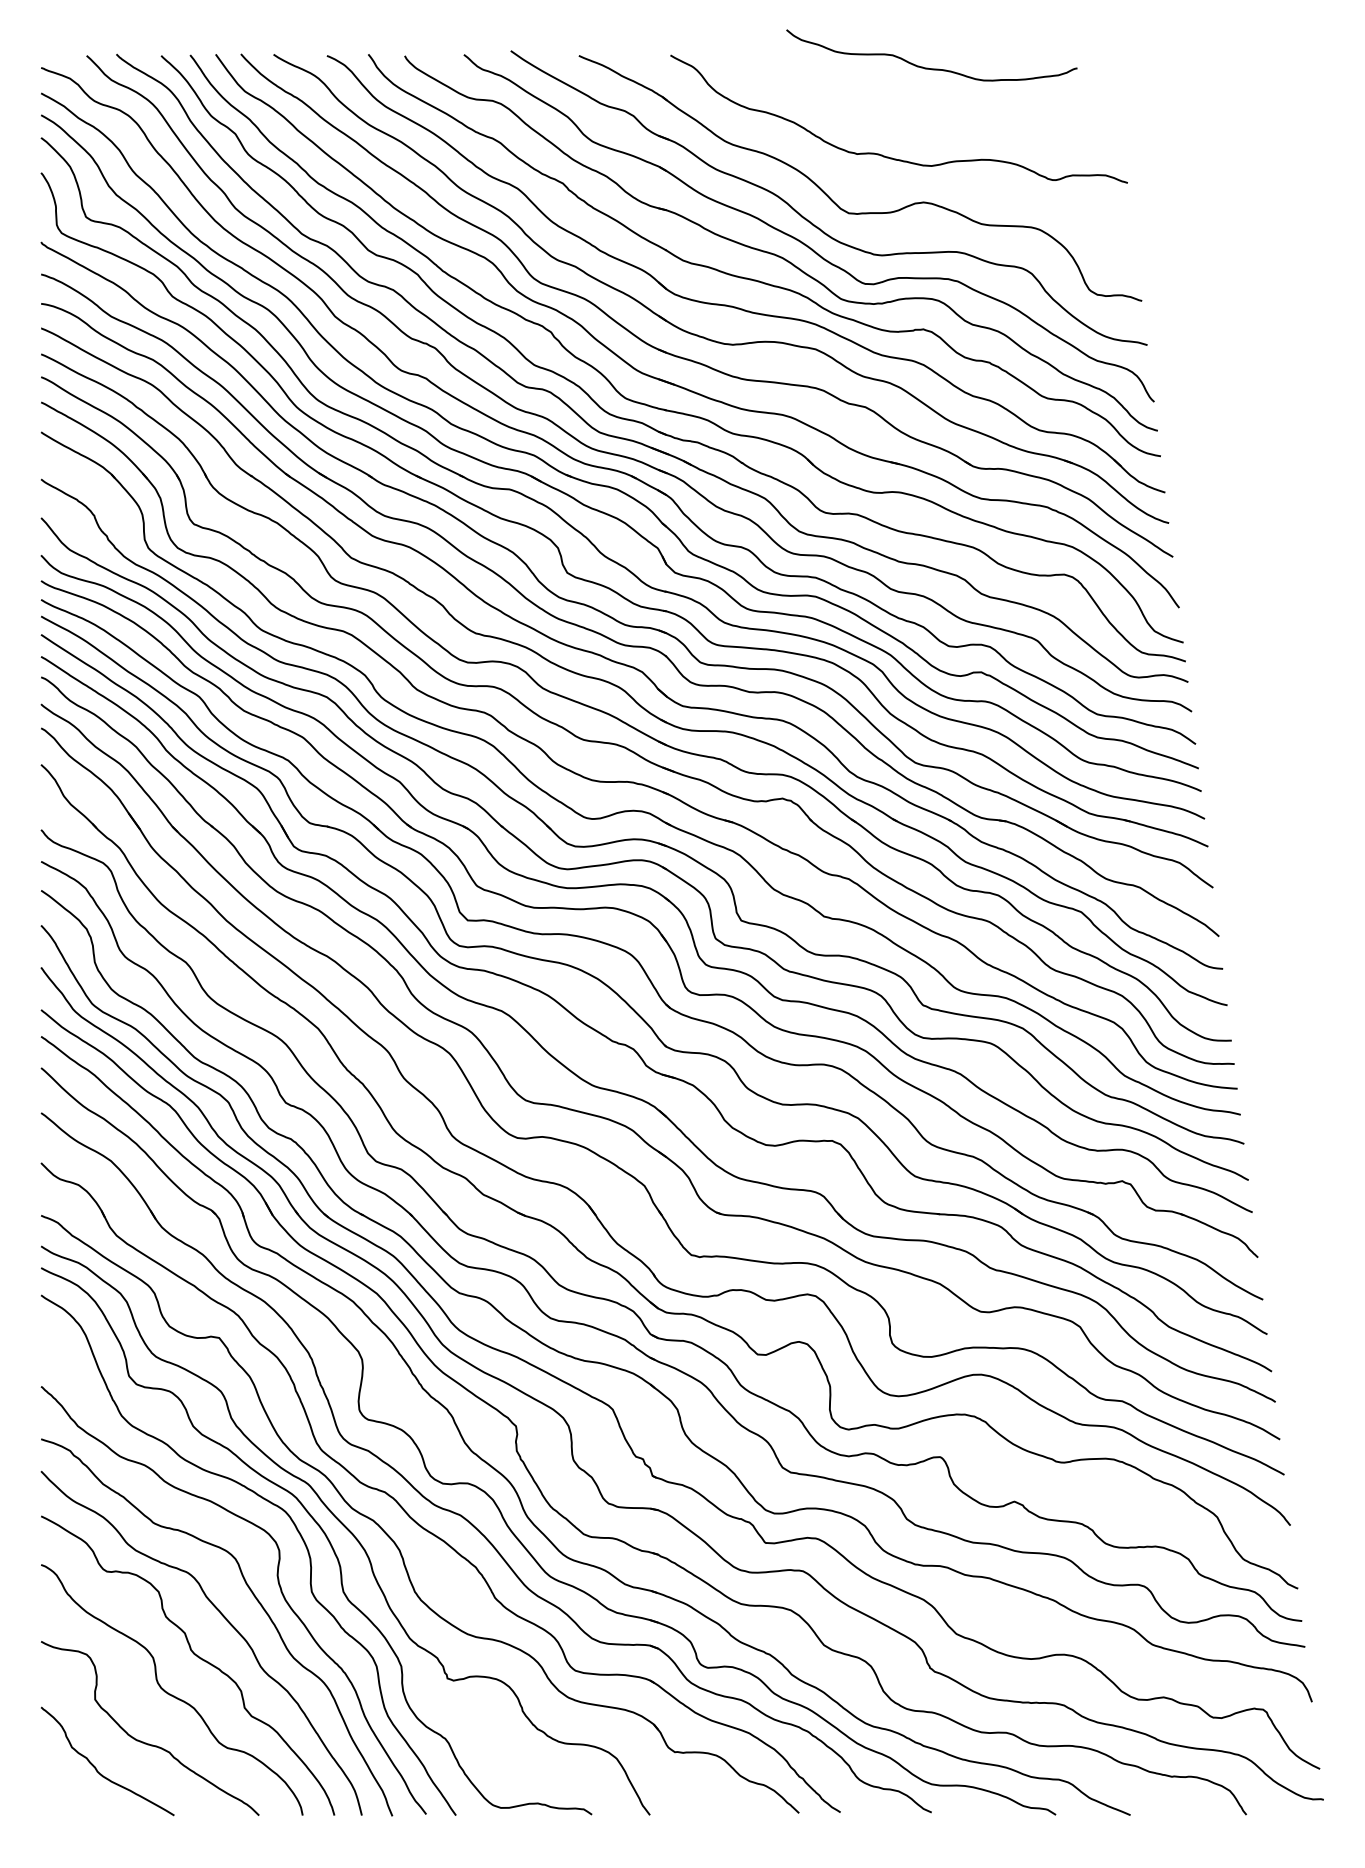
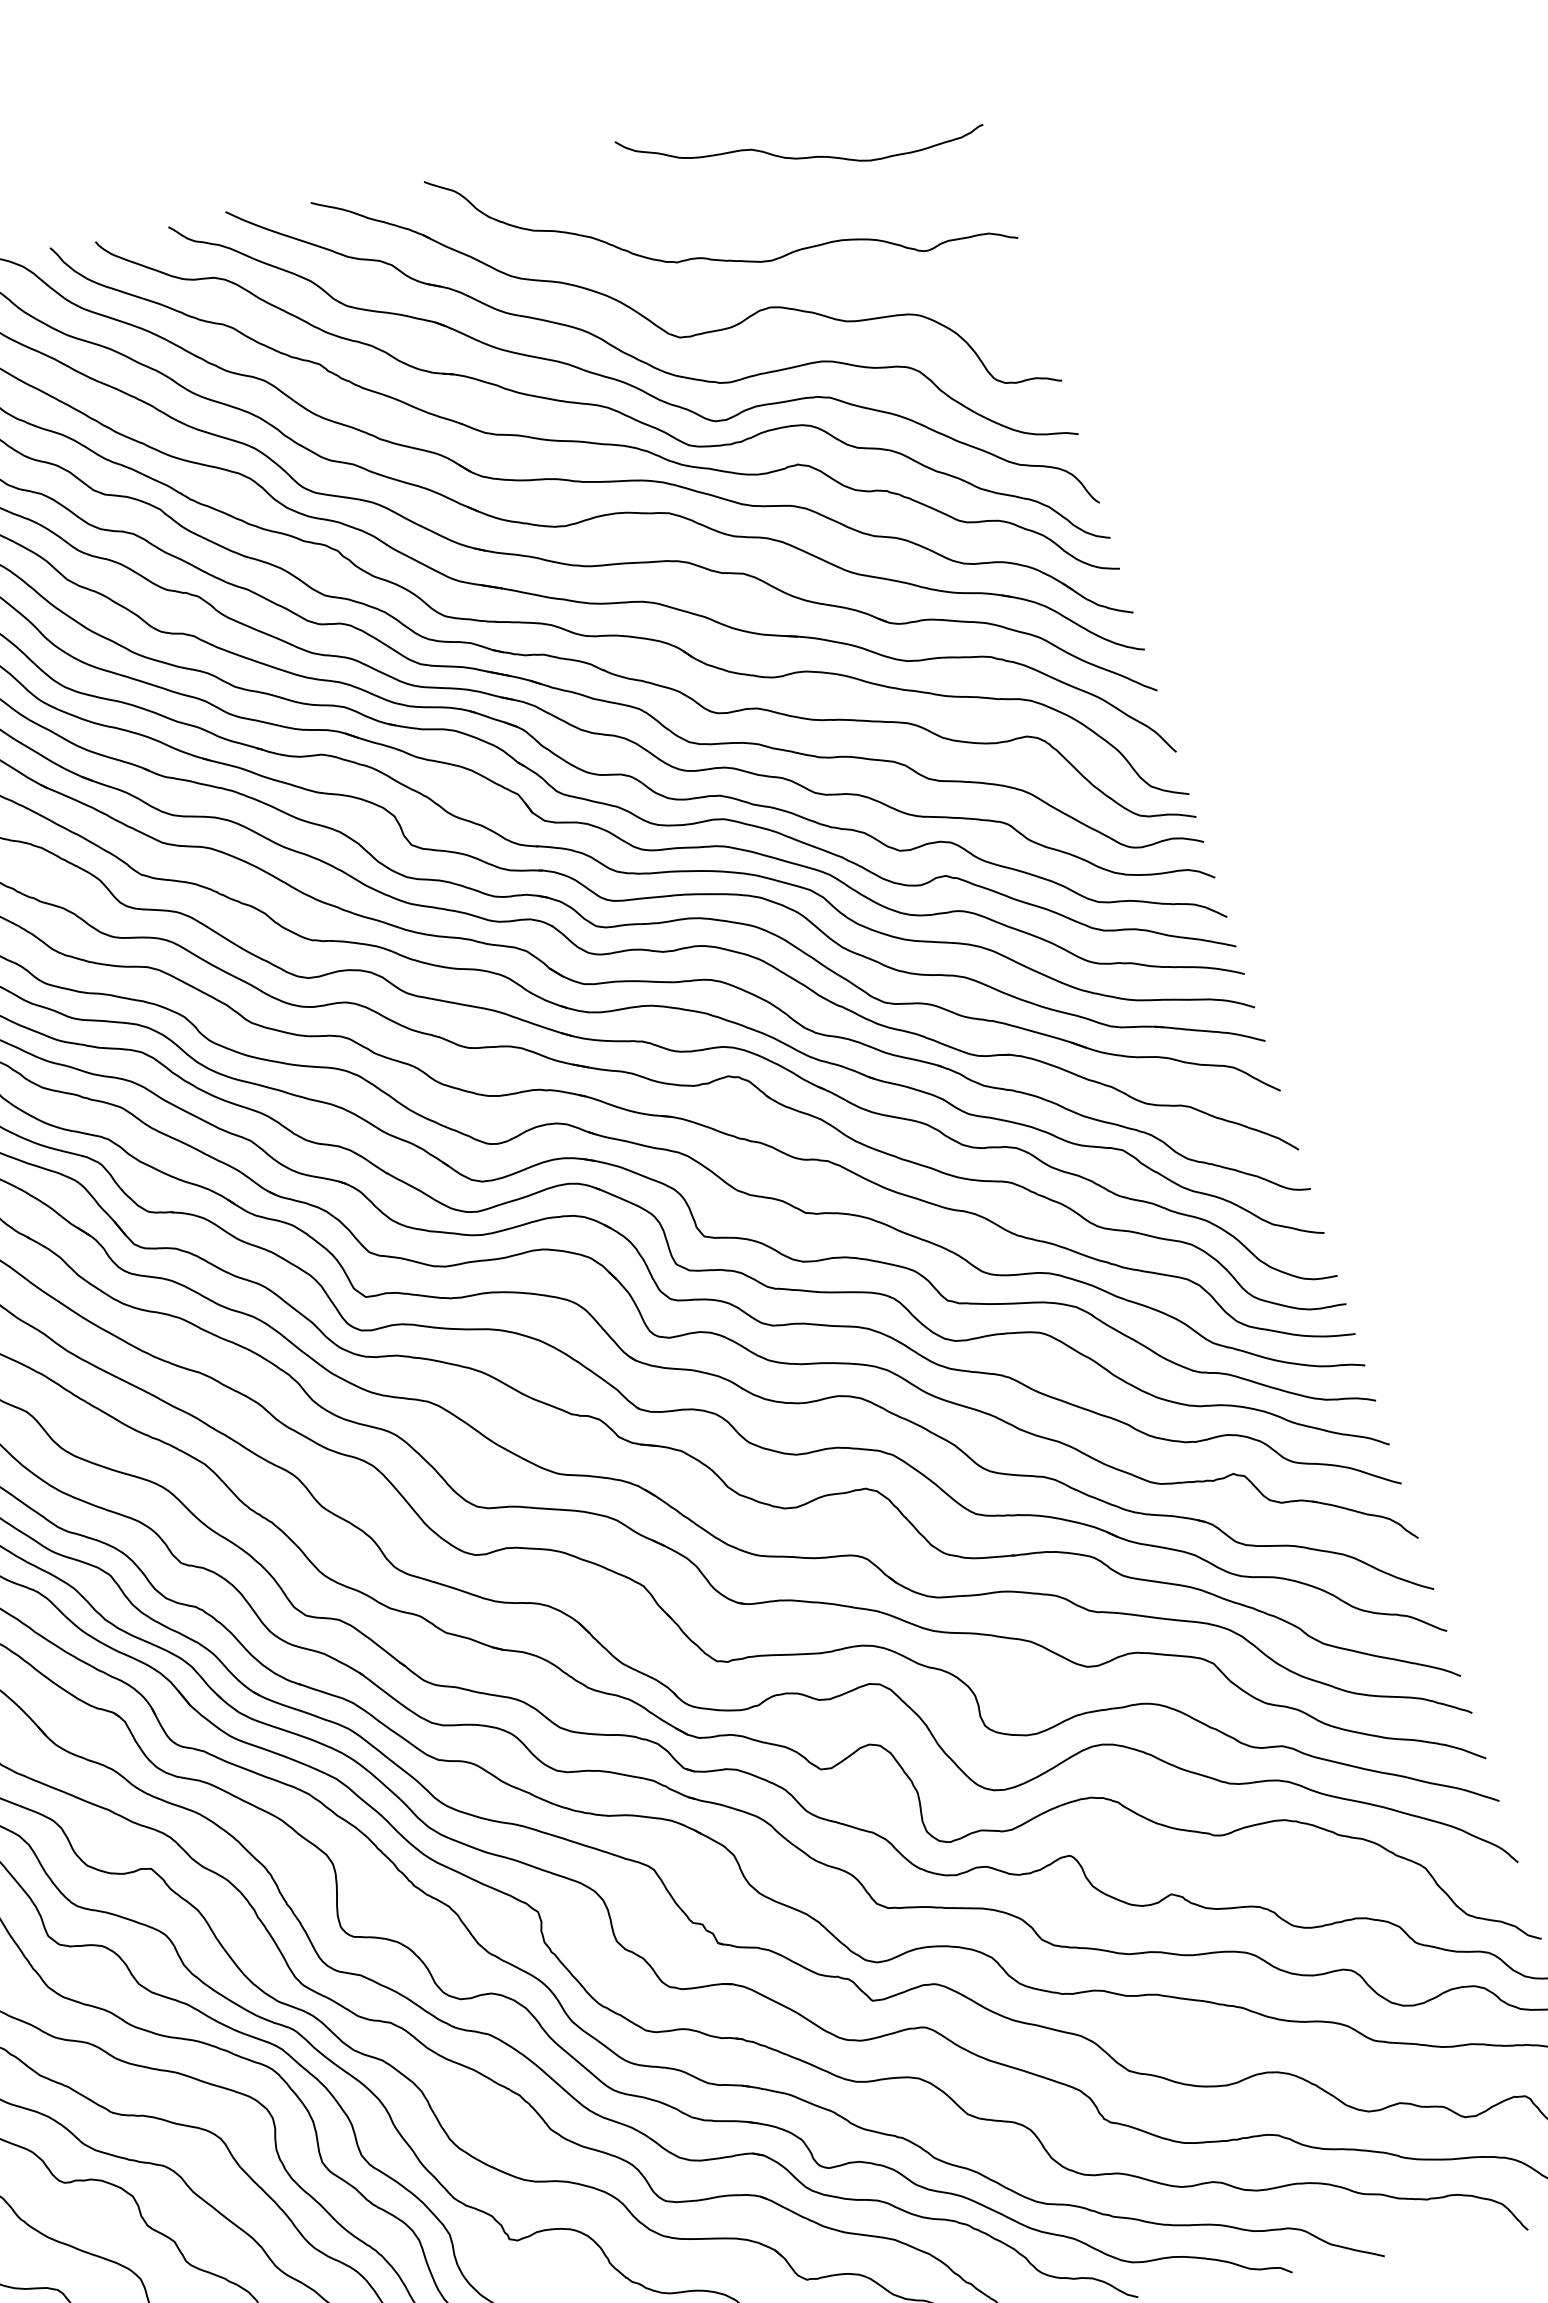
curve: (928, 67) -> (798, 156), moved

